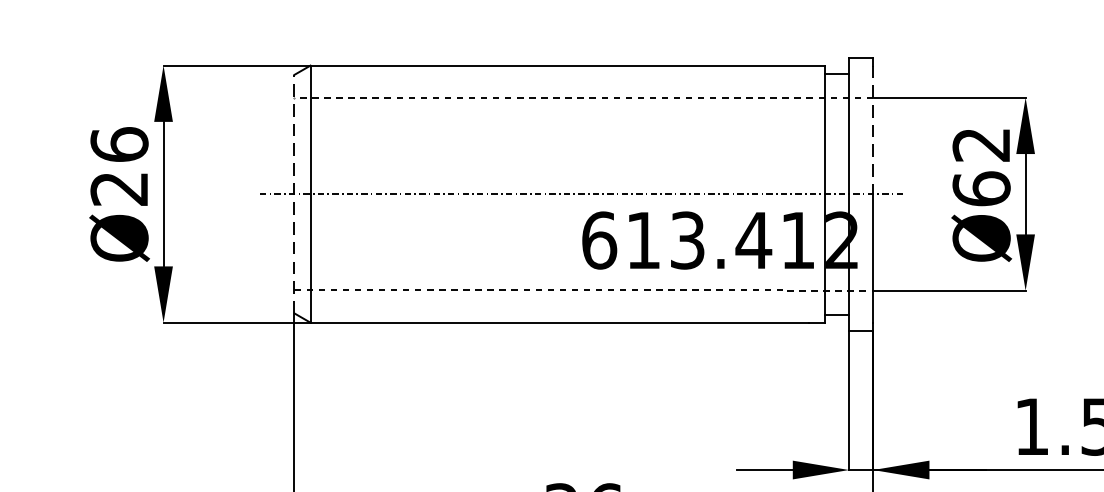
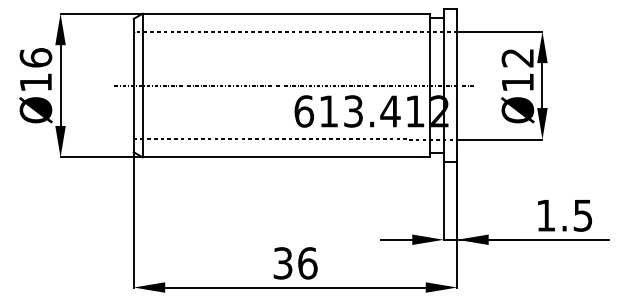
line: (873, 129) -> (457, 49), dashed -> solid
text: (118, 188) -> (35, 82), Ø26 -> Ø16
text: (980, 188) -> (517, 82), Ø62 -> Ø12
line: (294, 194) -> (133, 85), dashed -> solid

